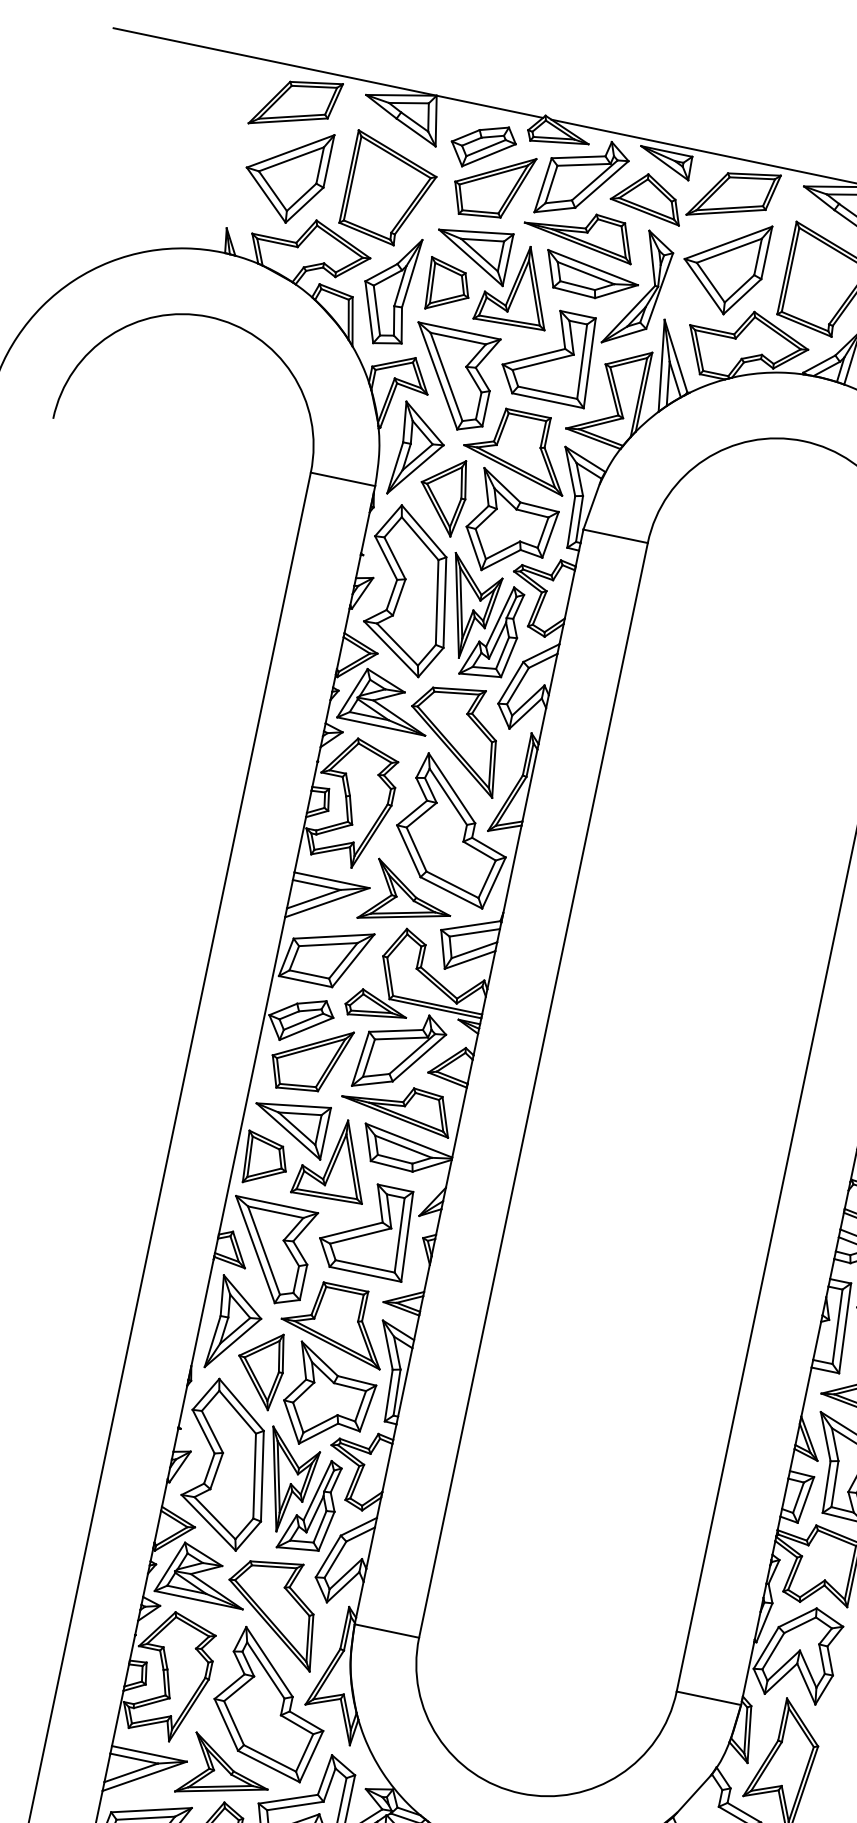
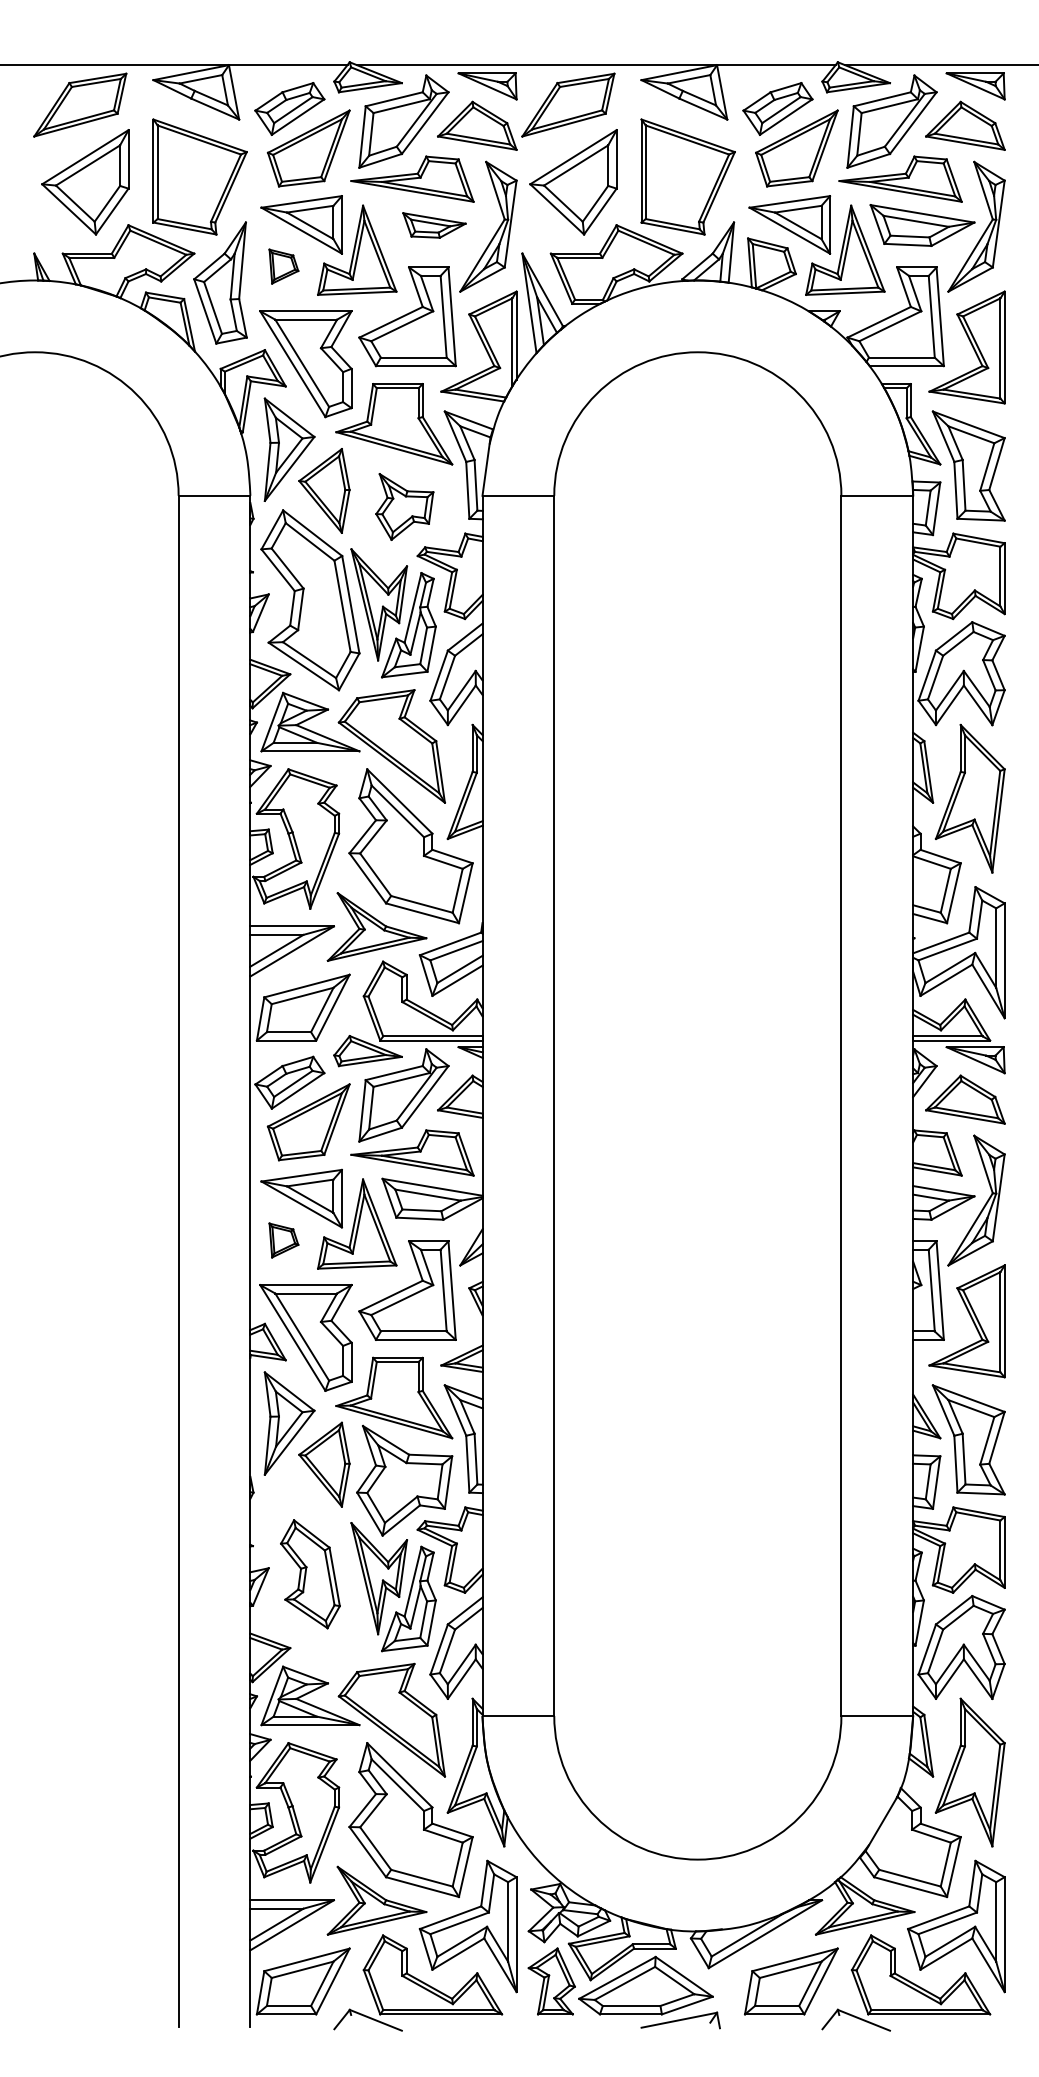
part: (591, 278) -> (434, 225), size x0.6
part: (447, 286) -> (283, 266), size x0.6
part: (511, 524) -> (404, 506), size x0.6
part: (265, 1160) -> (283, 1240), size x0.6
part: (226, 1465) -> (310, 1574), size x0.6

